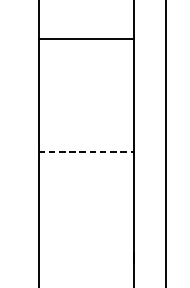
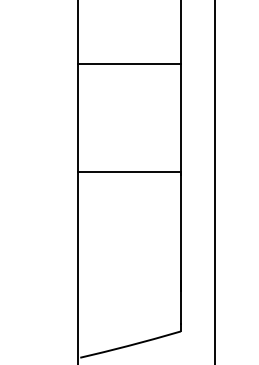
line: (86, 39) -> (129, 64), moved
line: (86, 151) -> (129, 171), dashed -> solid

